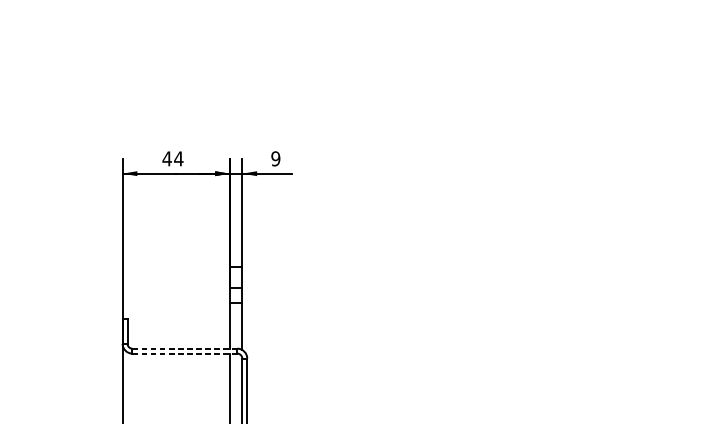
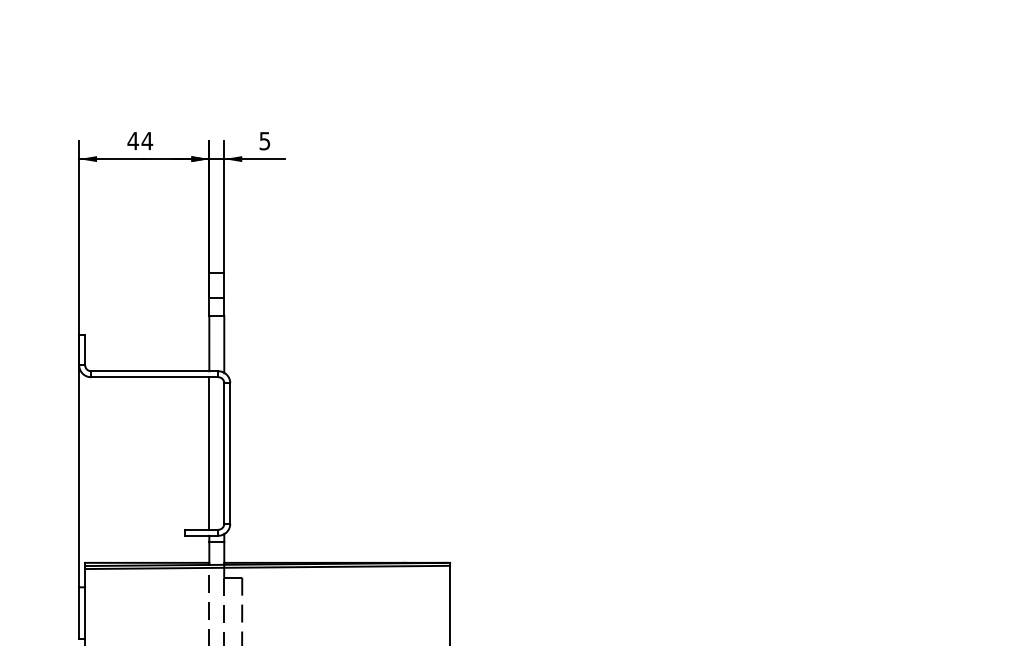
text: (275, 158) -> (264, 140), 9 -> 5
line: (184, 348) -> (154, 371), dashed -> solid
line: (184, 353) -> (154, 377), dashed -> solid

